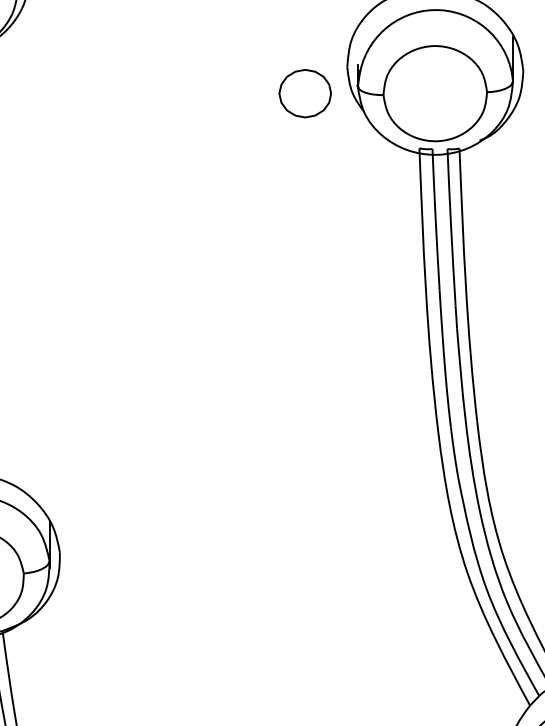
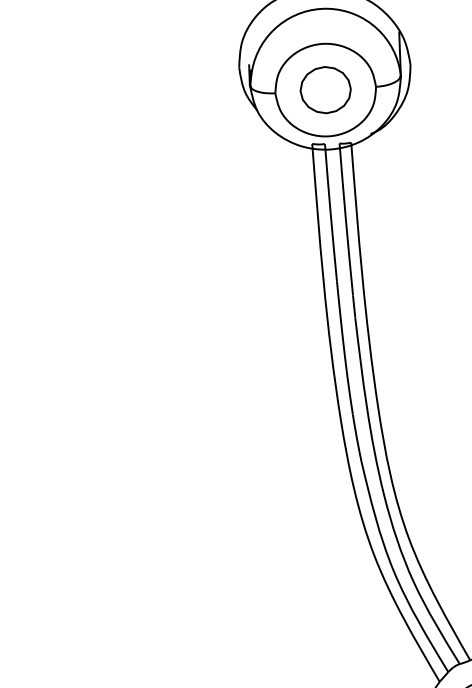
part: (304, 93) -> (324, 89), moved

